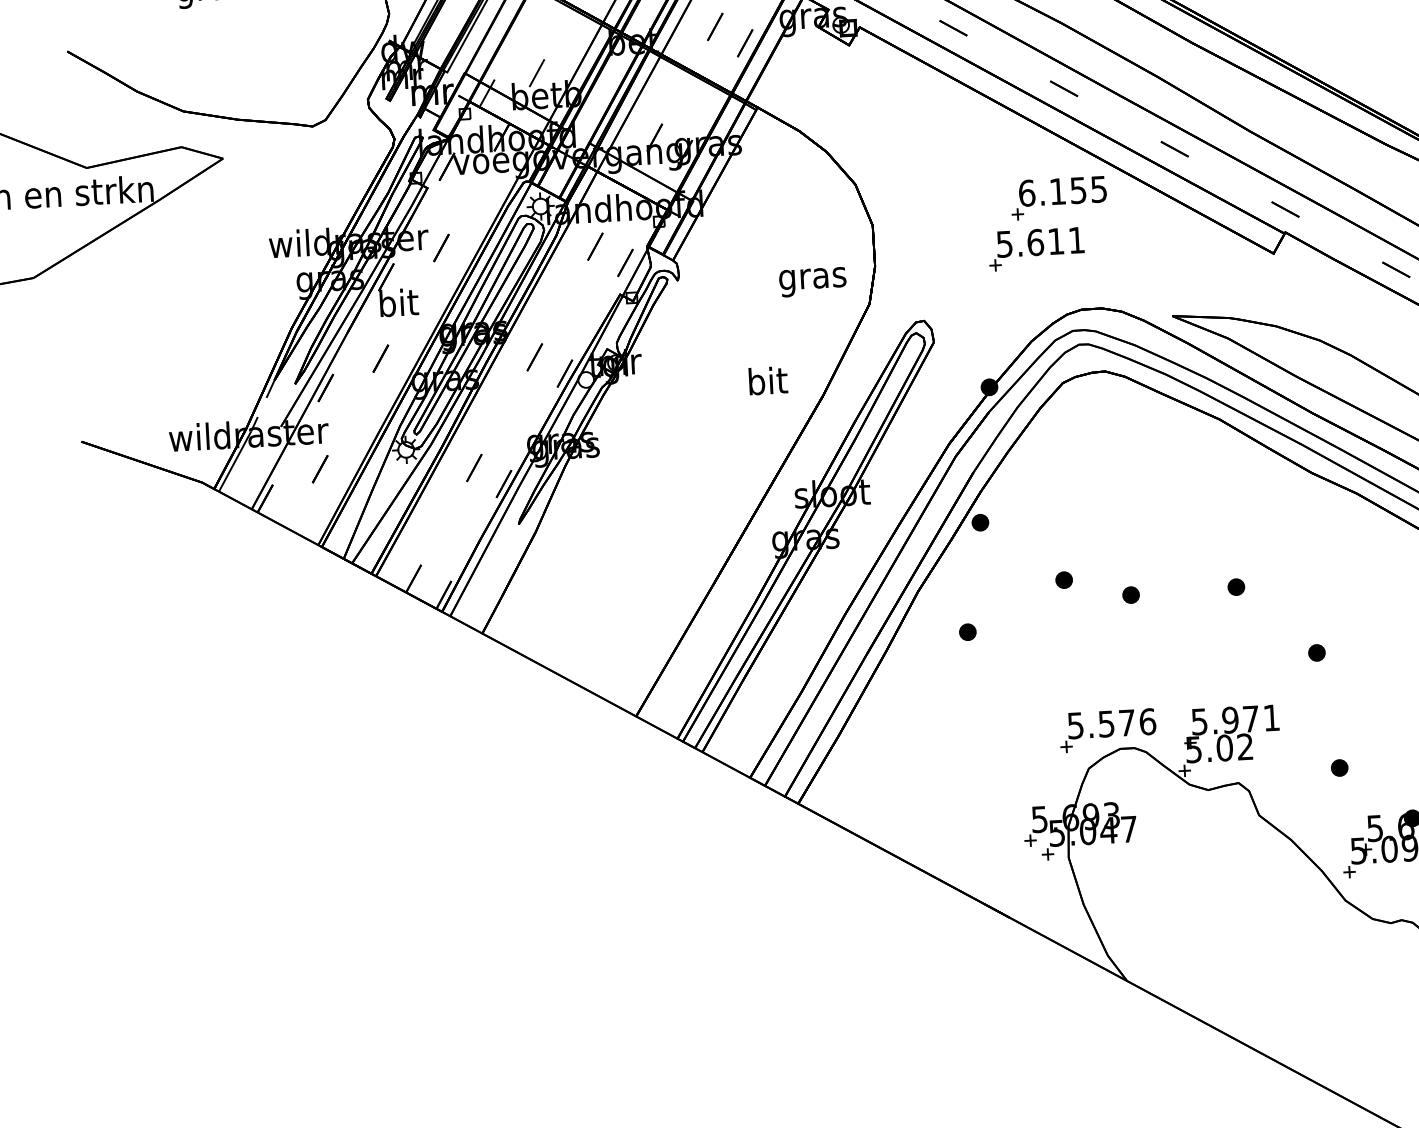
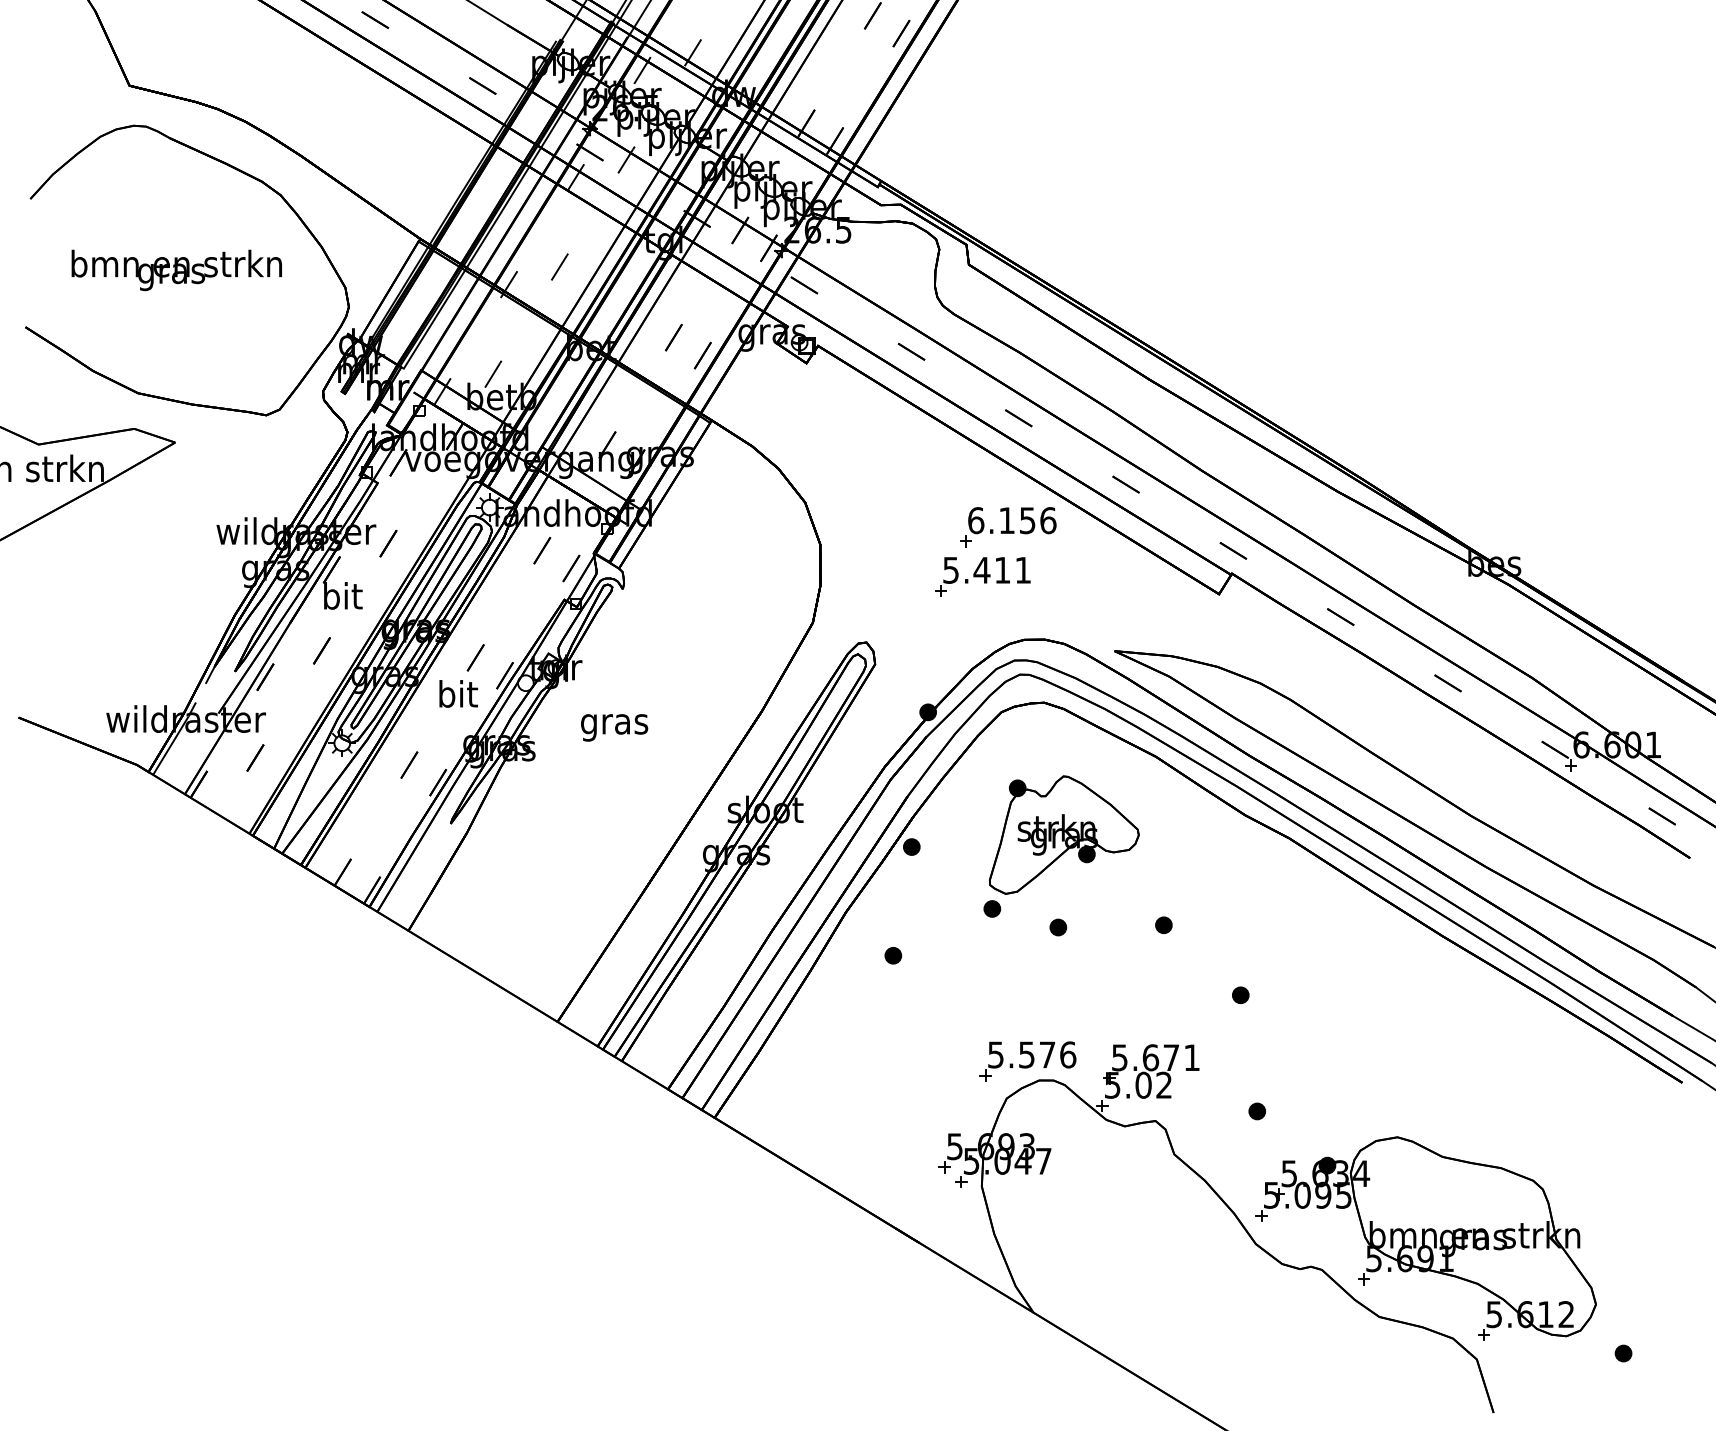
text: (1099, 189) -> (1048, 520), 6.155 -> 6.156
text: (1035, 241) -> (981, 569), 5.611 -> 5.411
text: (812, 281) -> (614, 727), moved
text: (768, 380) -> (458, 693), moved
part: (1132, 501) -> (1064, 834), added
text: (1230, 719) -> (1150, 1057), 5.971 -> 5.671

